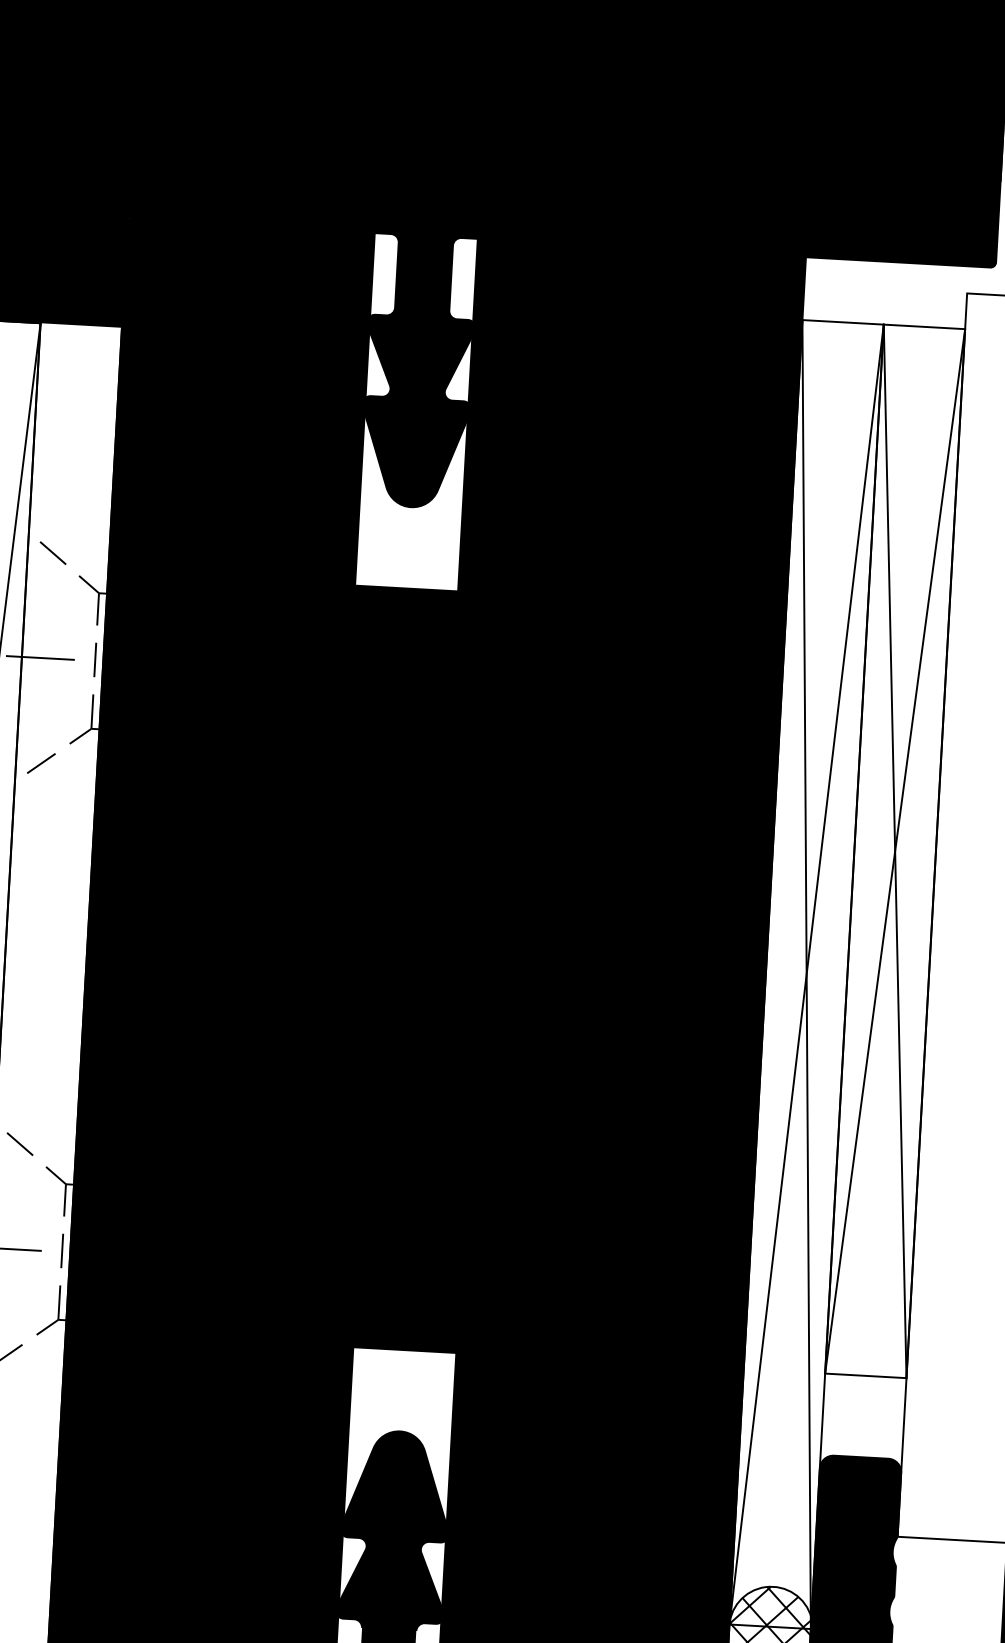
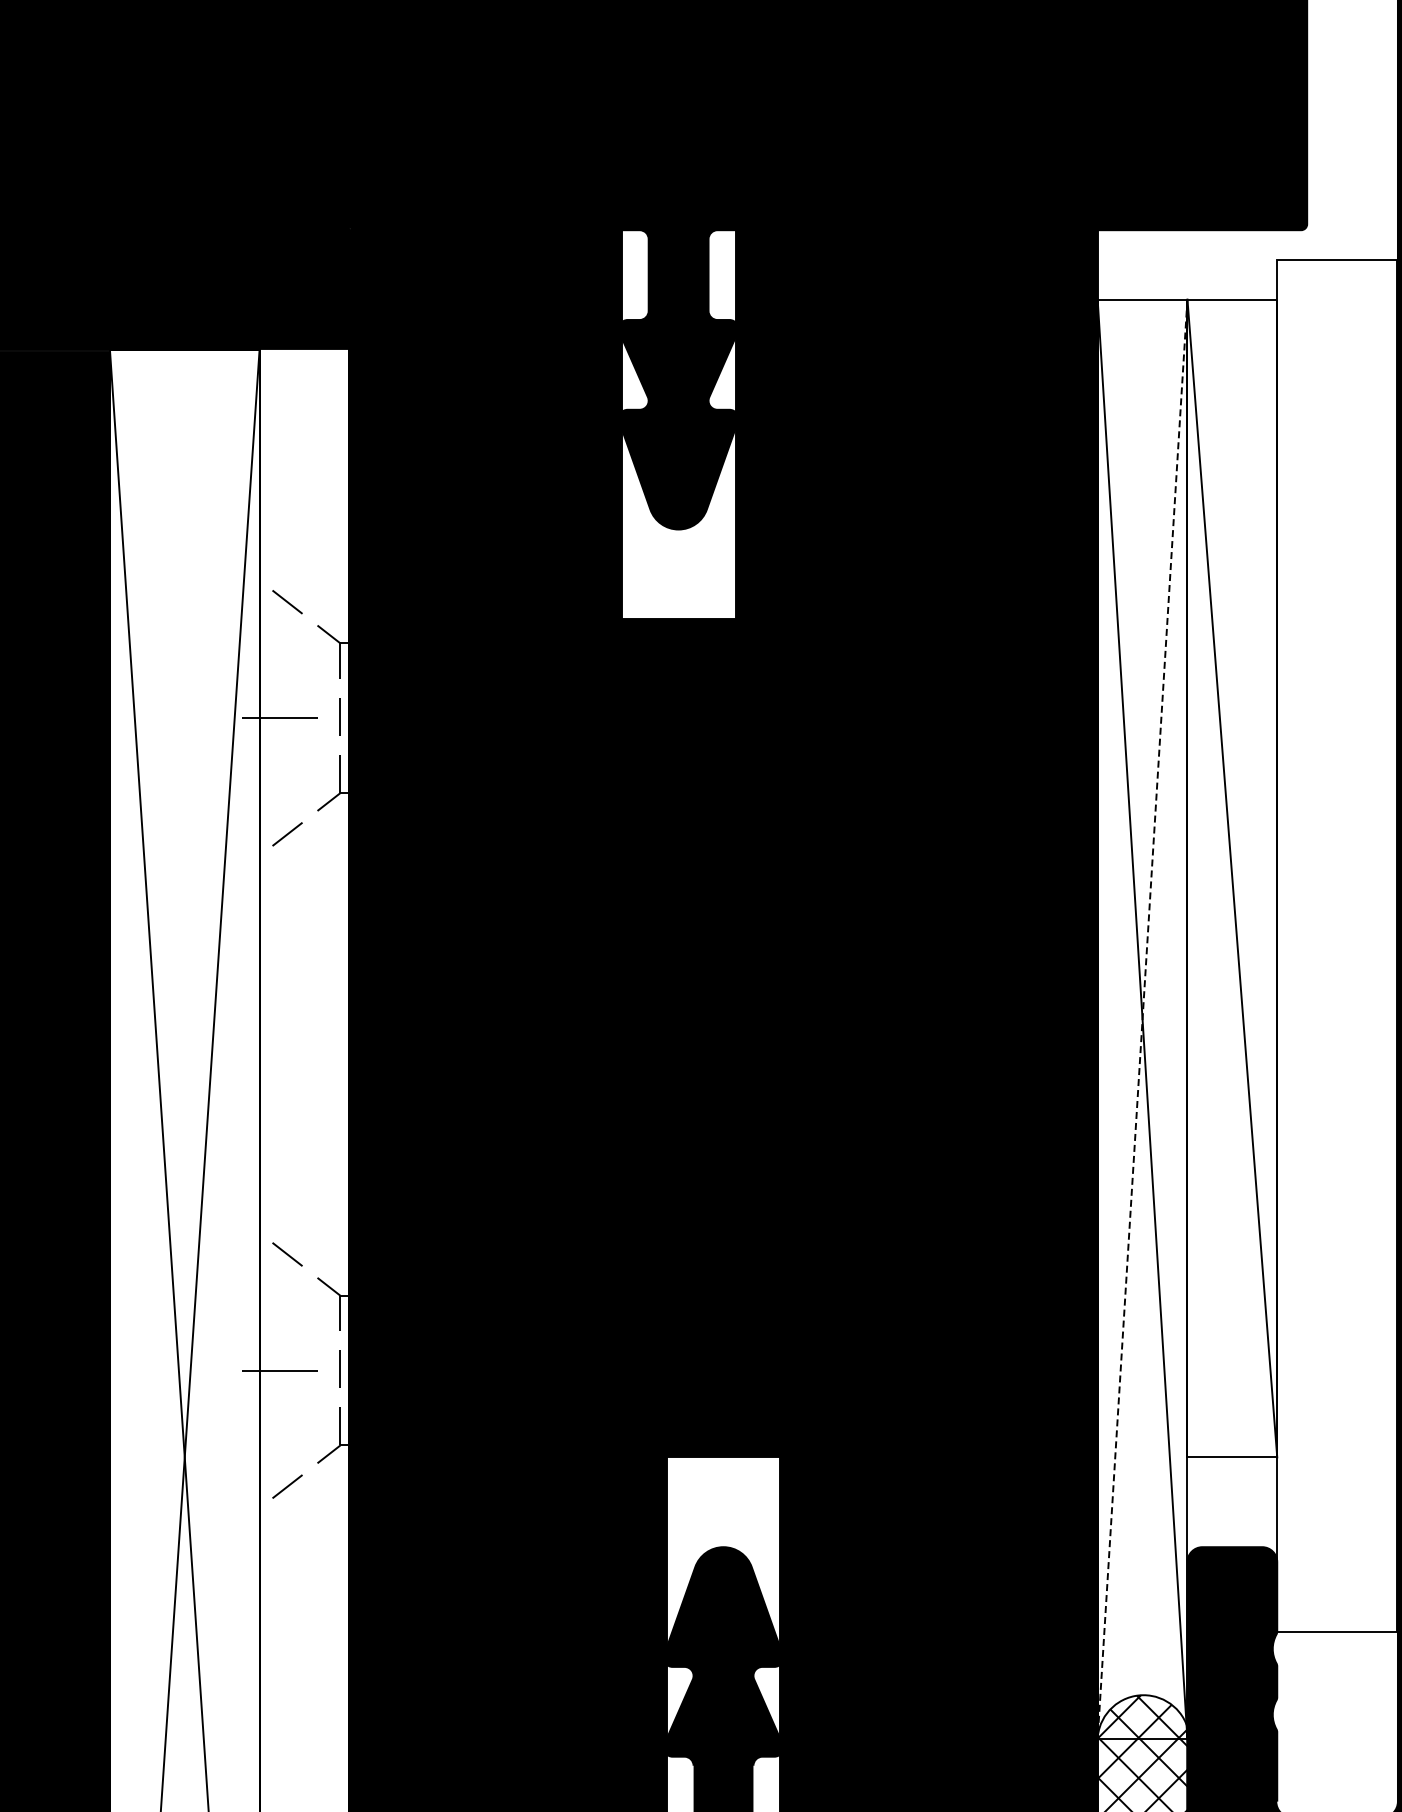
line: (895, 851) -> (1232, 878), removed
line: (806, 974) -> (1142, 1019), solid -> dashed

